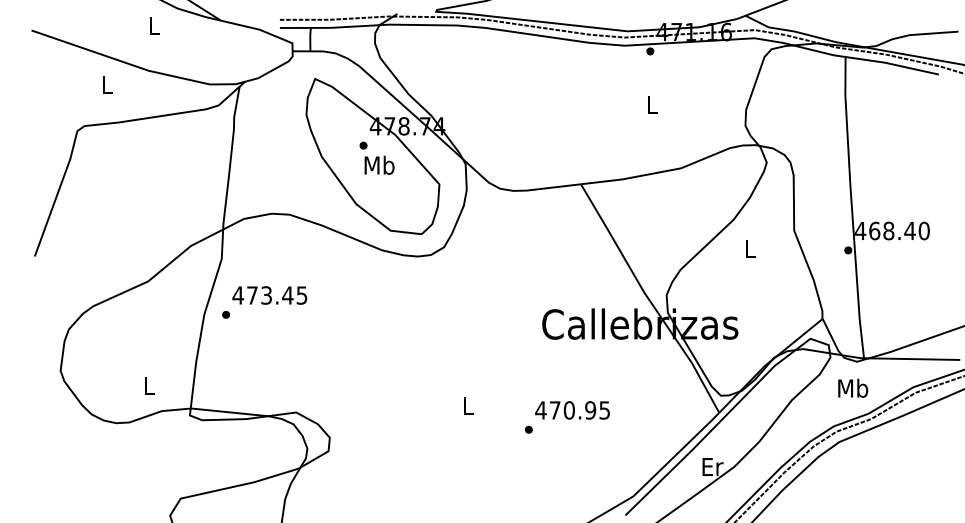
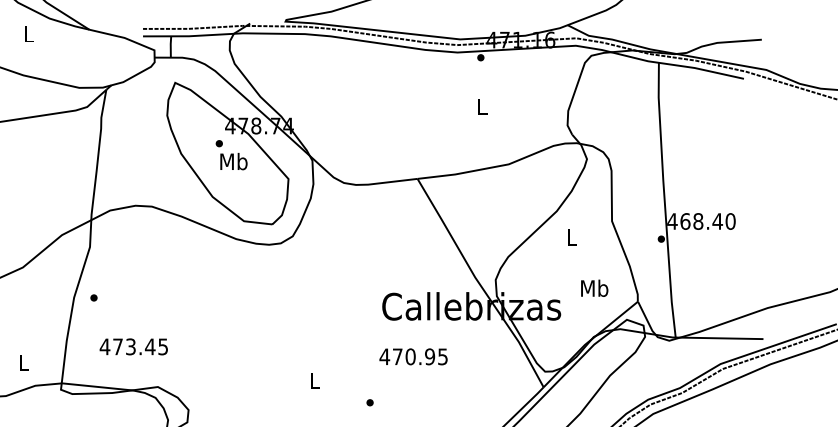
text: (269, 295) -> (133, 346), moved
text: (853, 387) -> (594, 287), moved
text: (572, 410) -> (413, 356), moved

